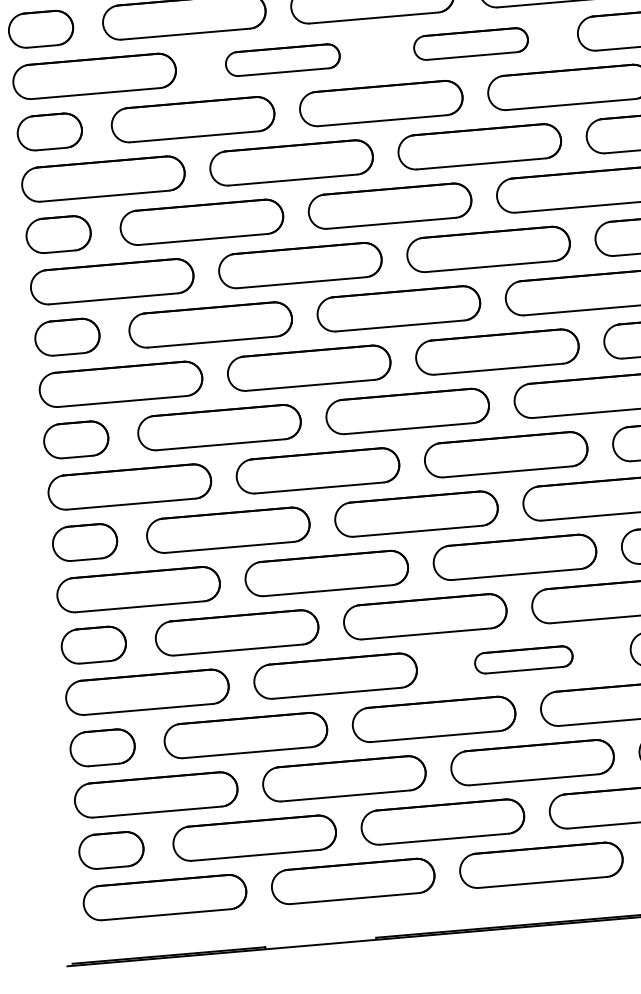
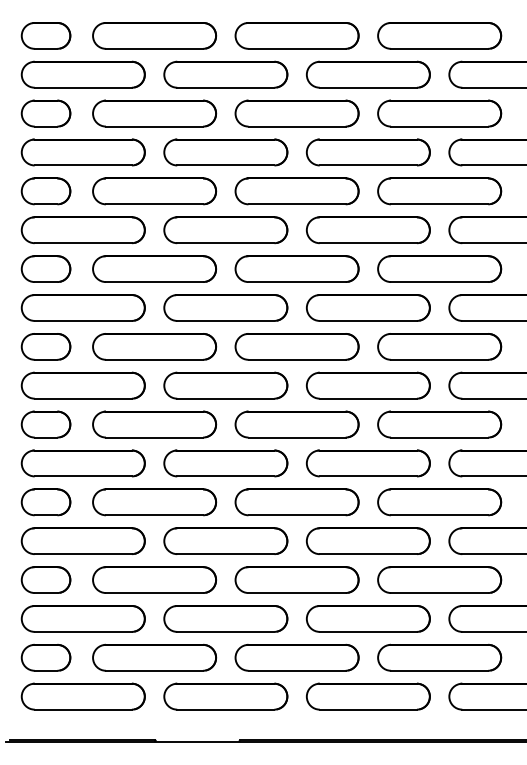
part: (471, 43) -> (368, 74), size x1.43
part: (282, 60) -> (225, 74), size x1.43
part: (523, 659) -> (368, 540), size x1.67

